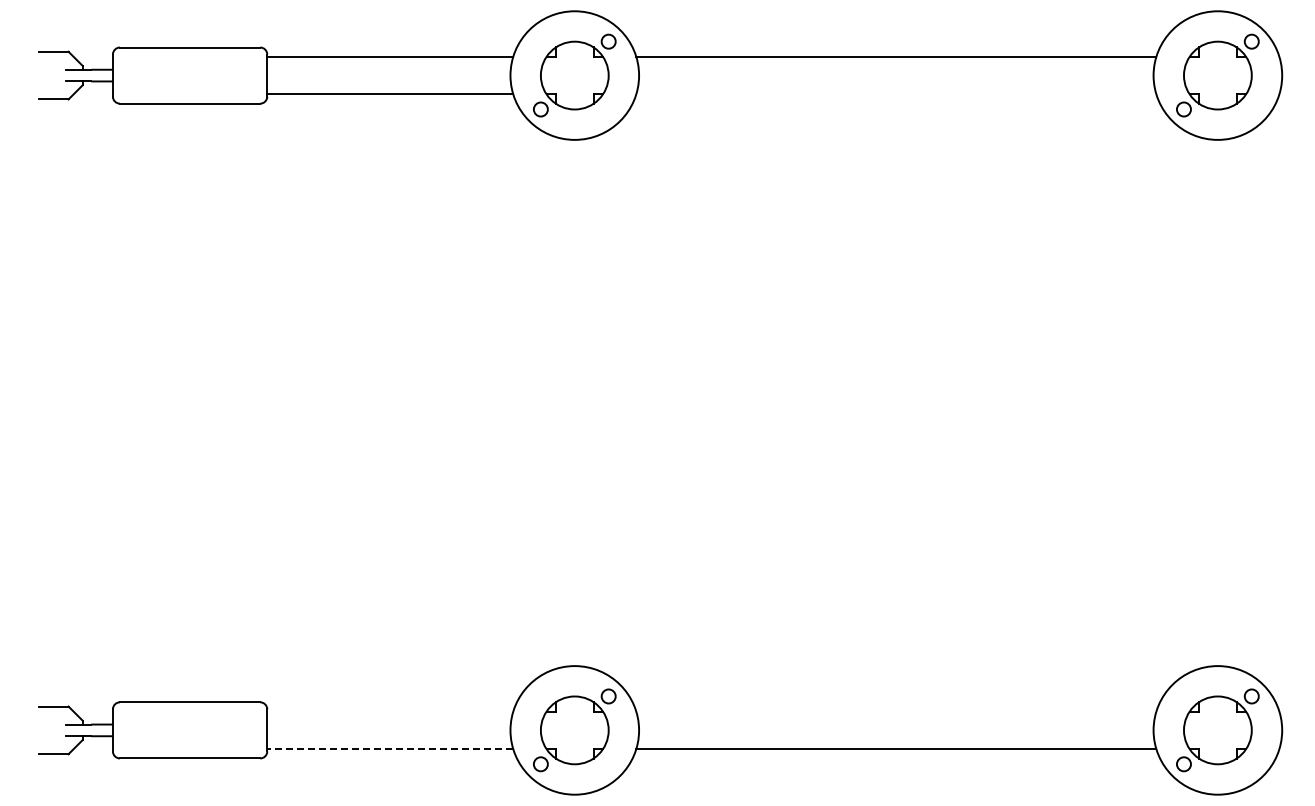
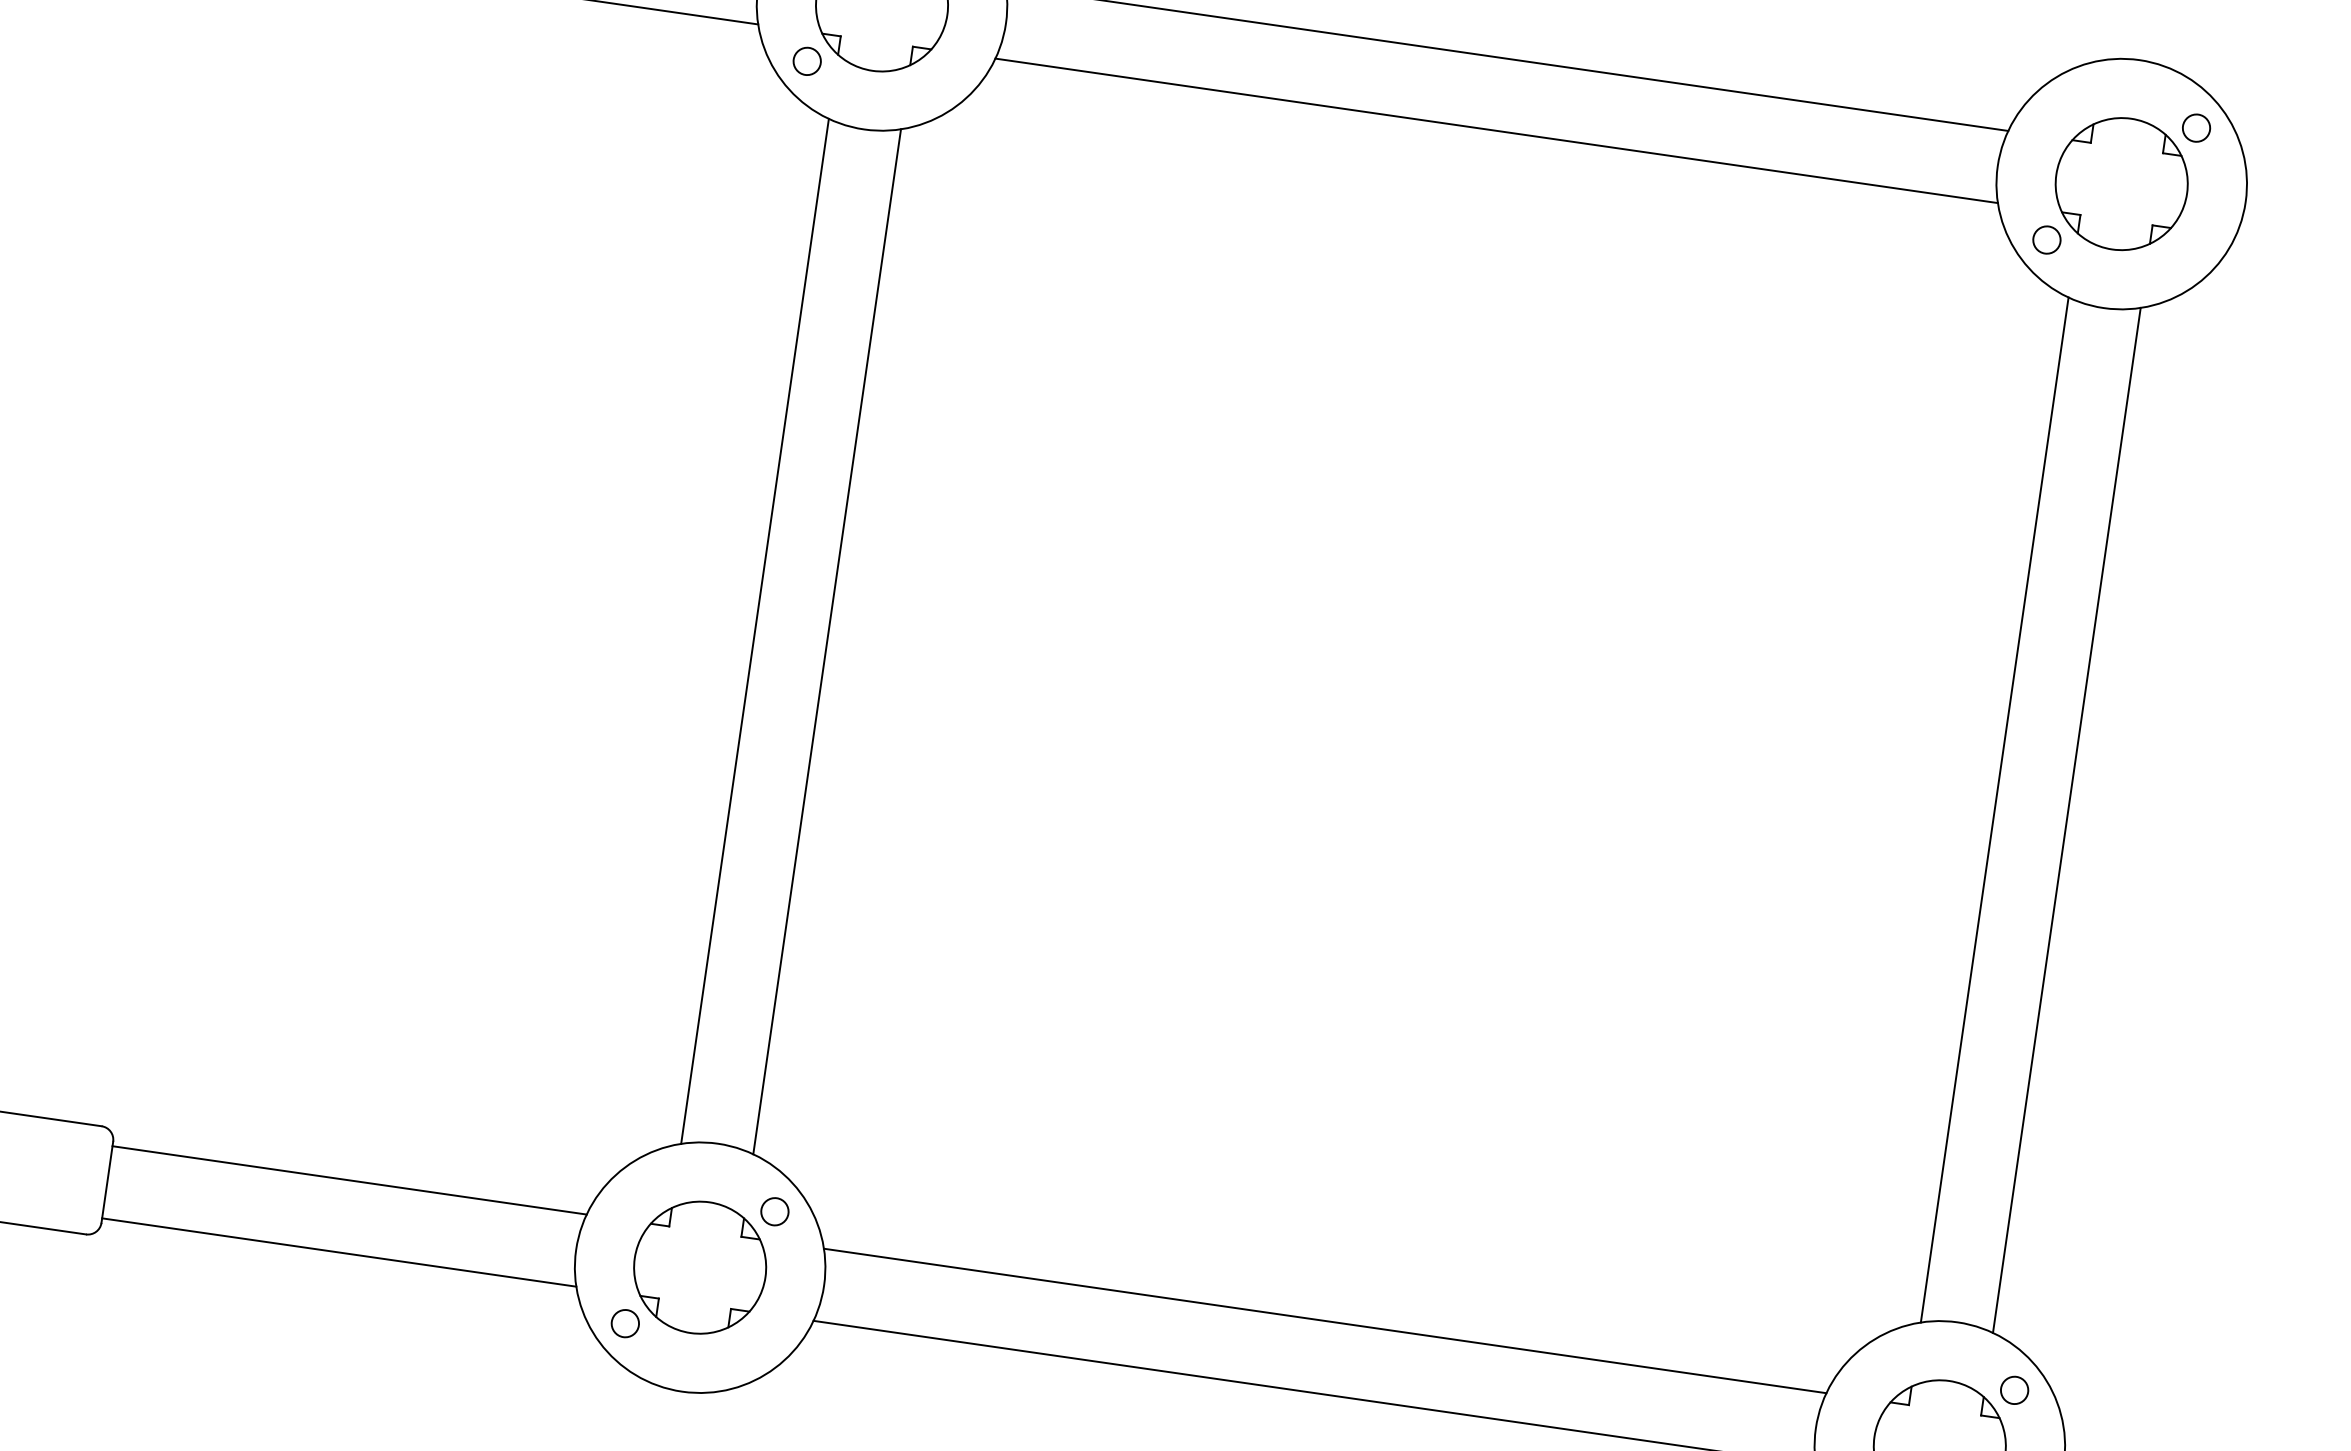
line: (896, 94) -> (1496, 131), added
line: (556, 402) -> (755, 630), added
line: (593, 402) -> (827, 640), added
line: (1199, 402) -> (1995, 809), added
line: (1236, 402) -> (2066, 819), added
line: (390, 711) -> (350, 1180), added
line: (896, 711) -> (1325, 1320), added
line: (390, 749) -> (339, 1253), dashed -> solid

